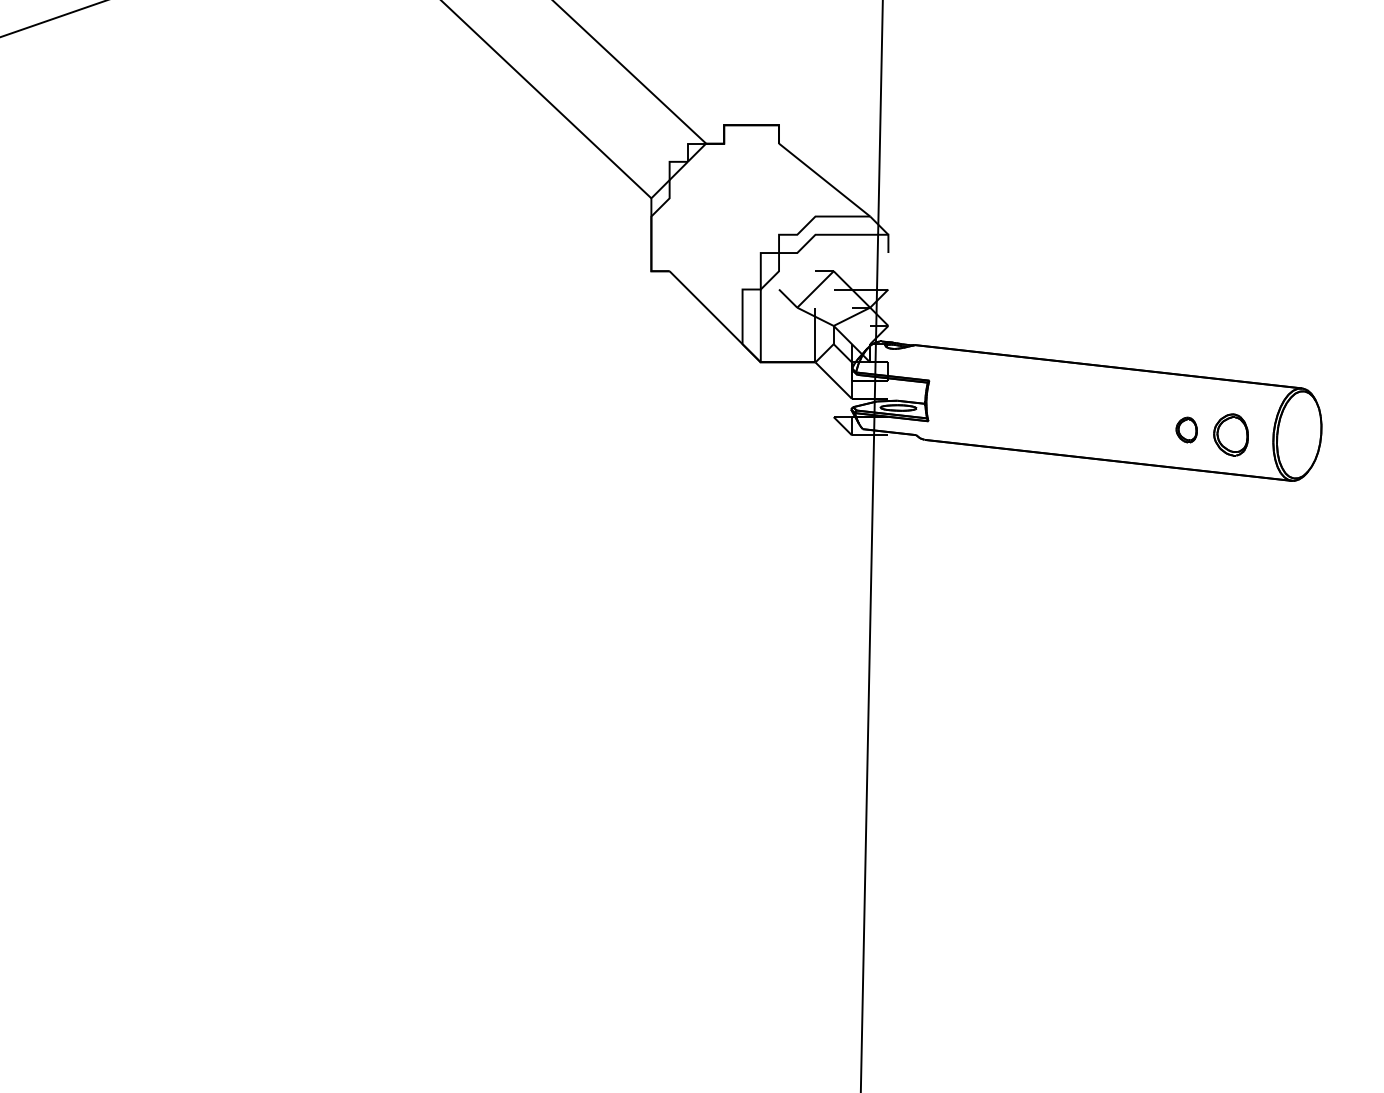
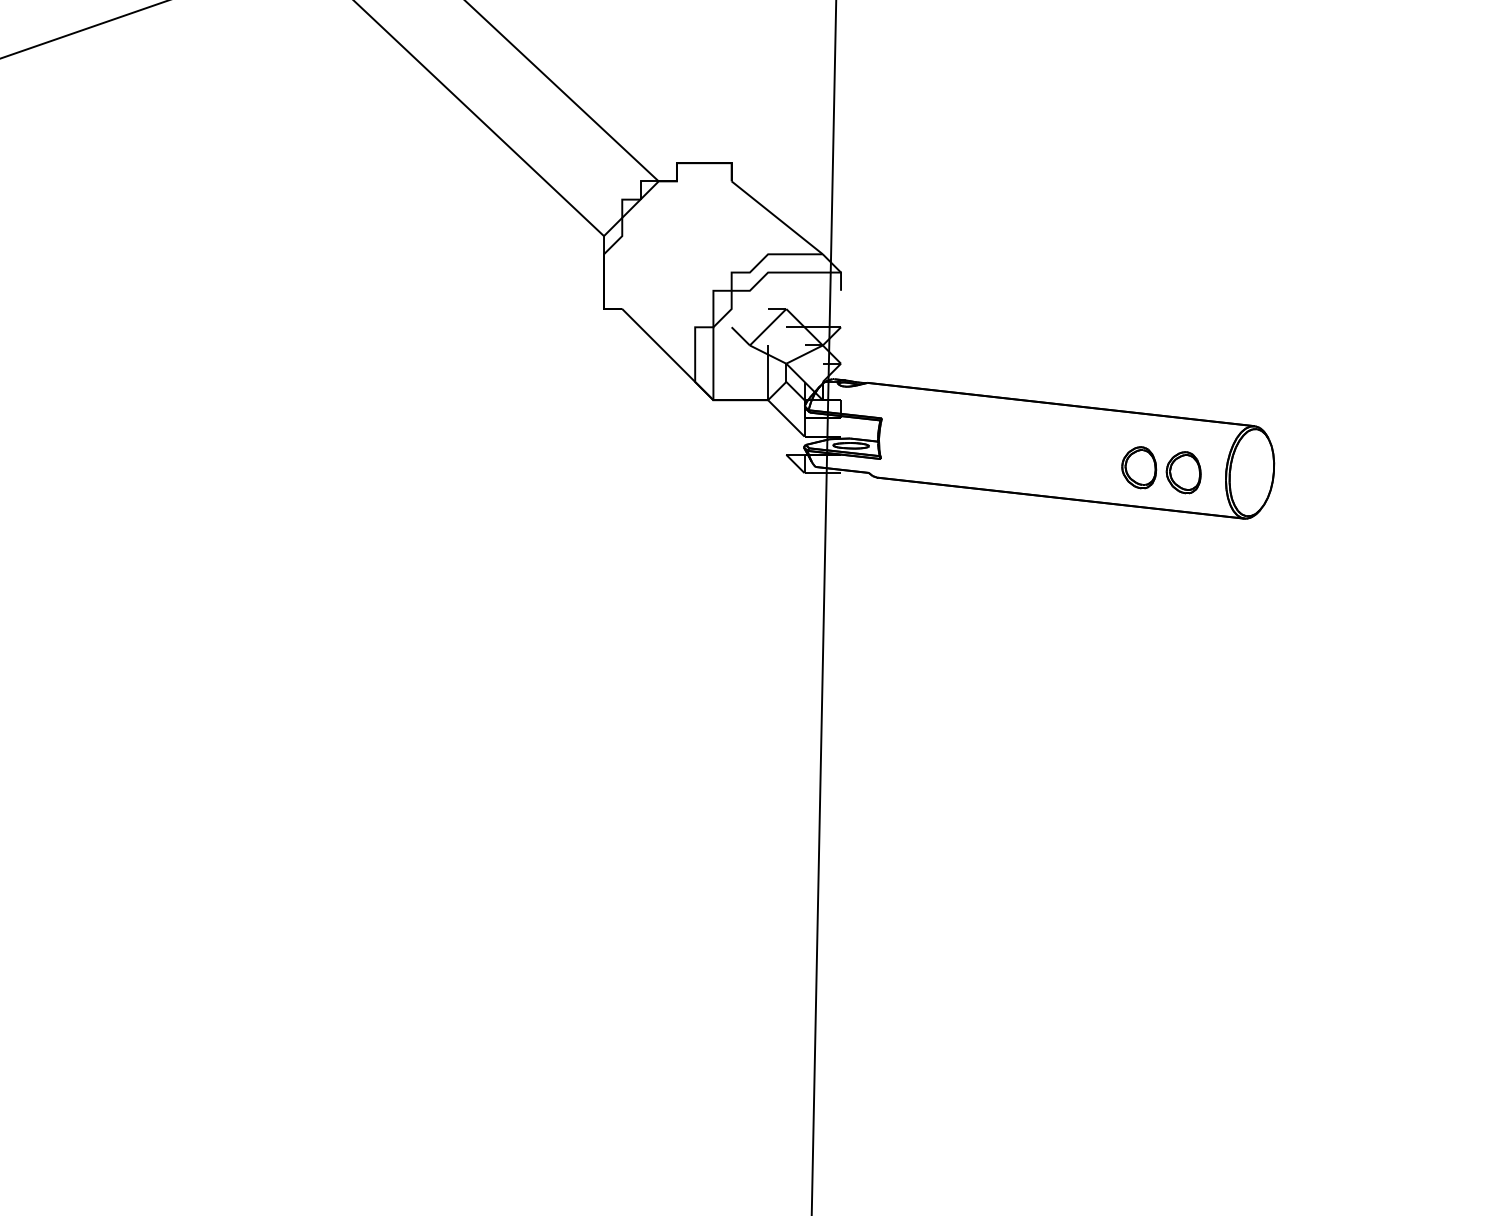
part: (1186, 429) -> (1139, 467), size x1.67

